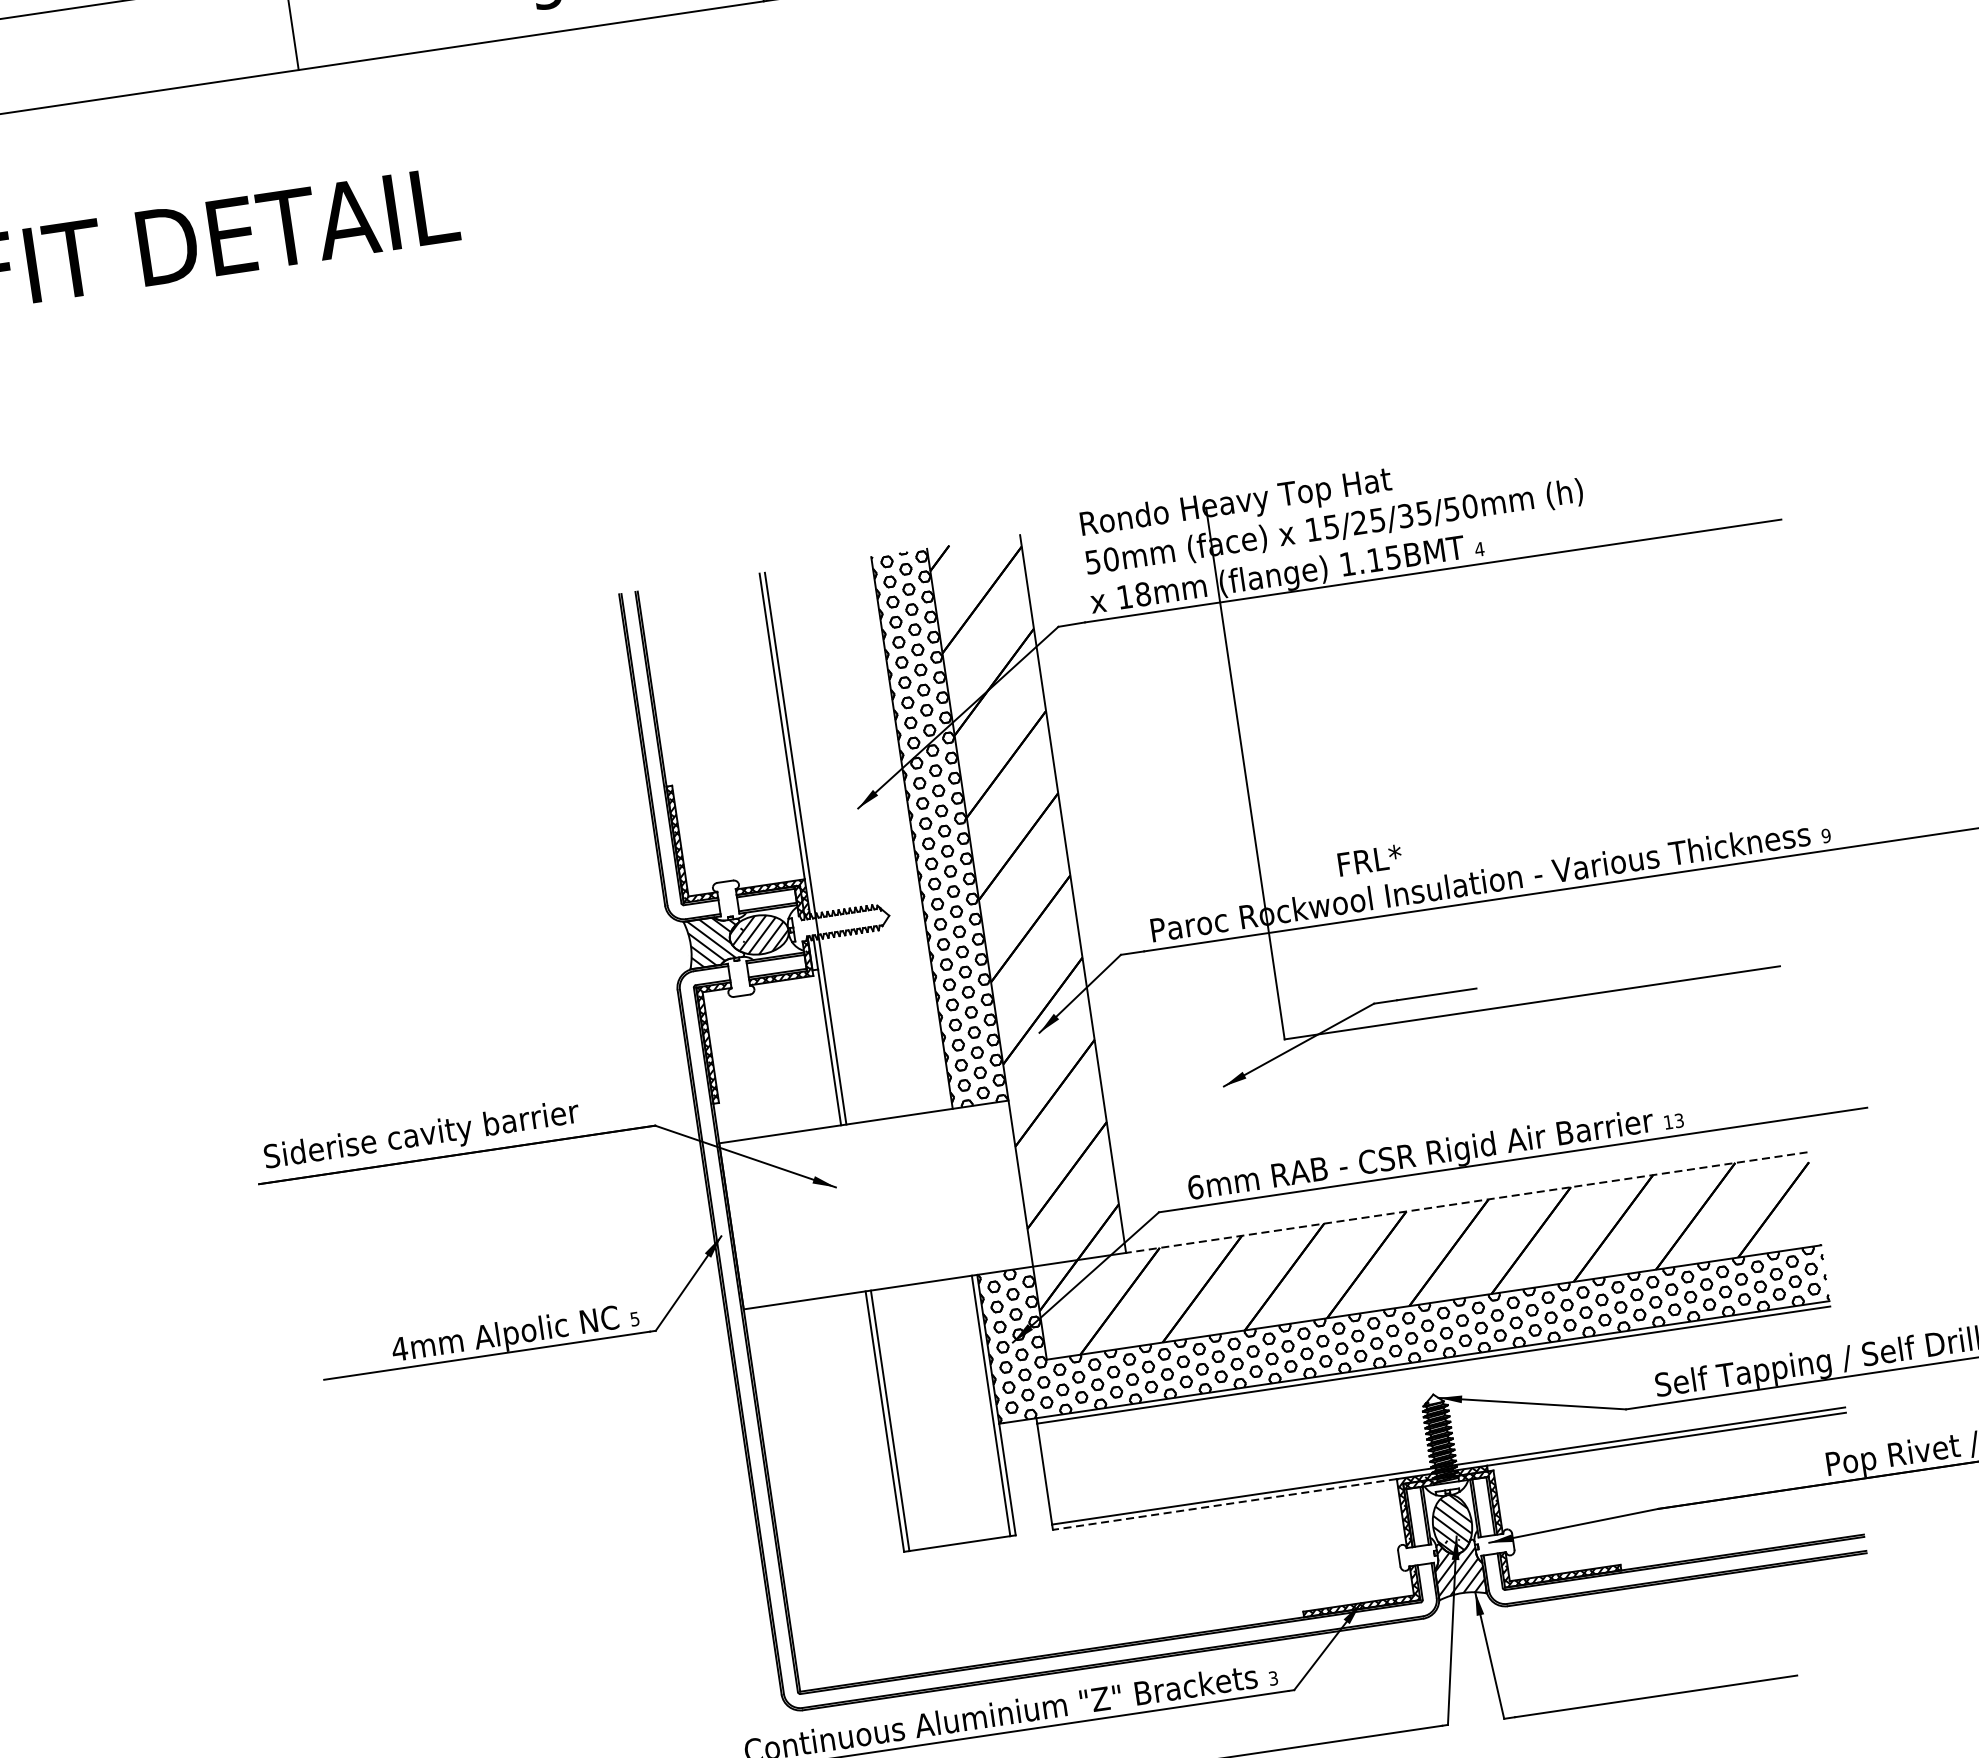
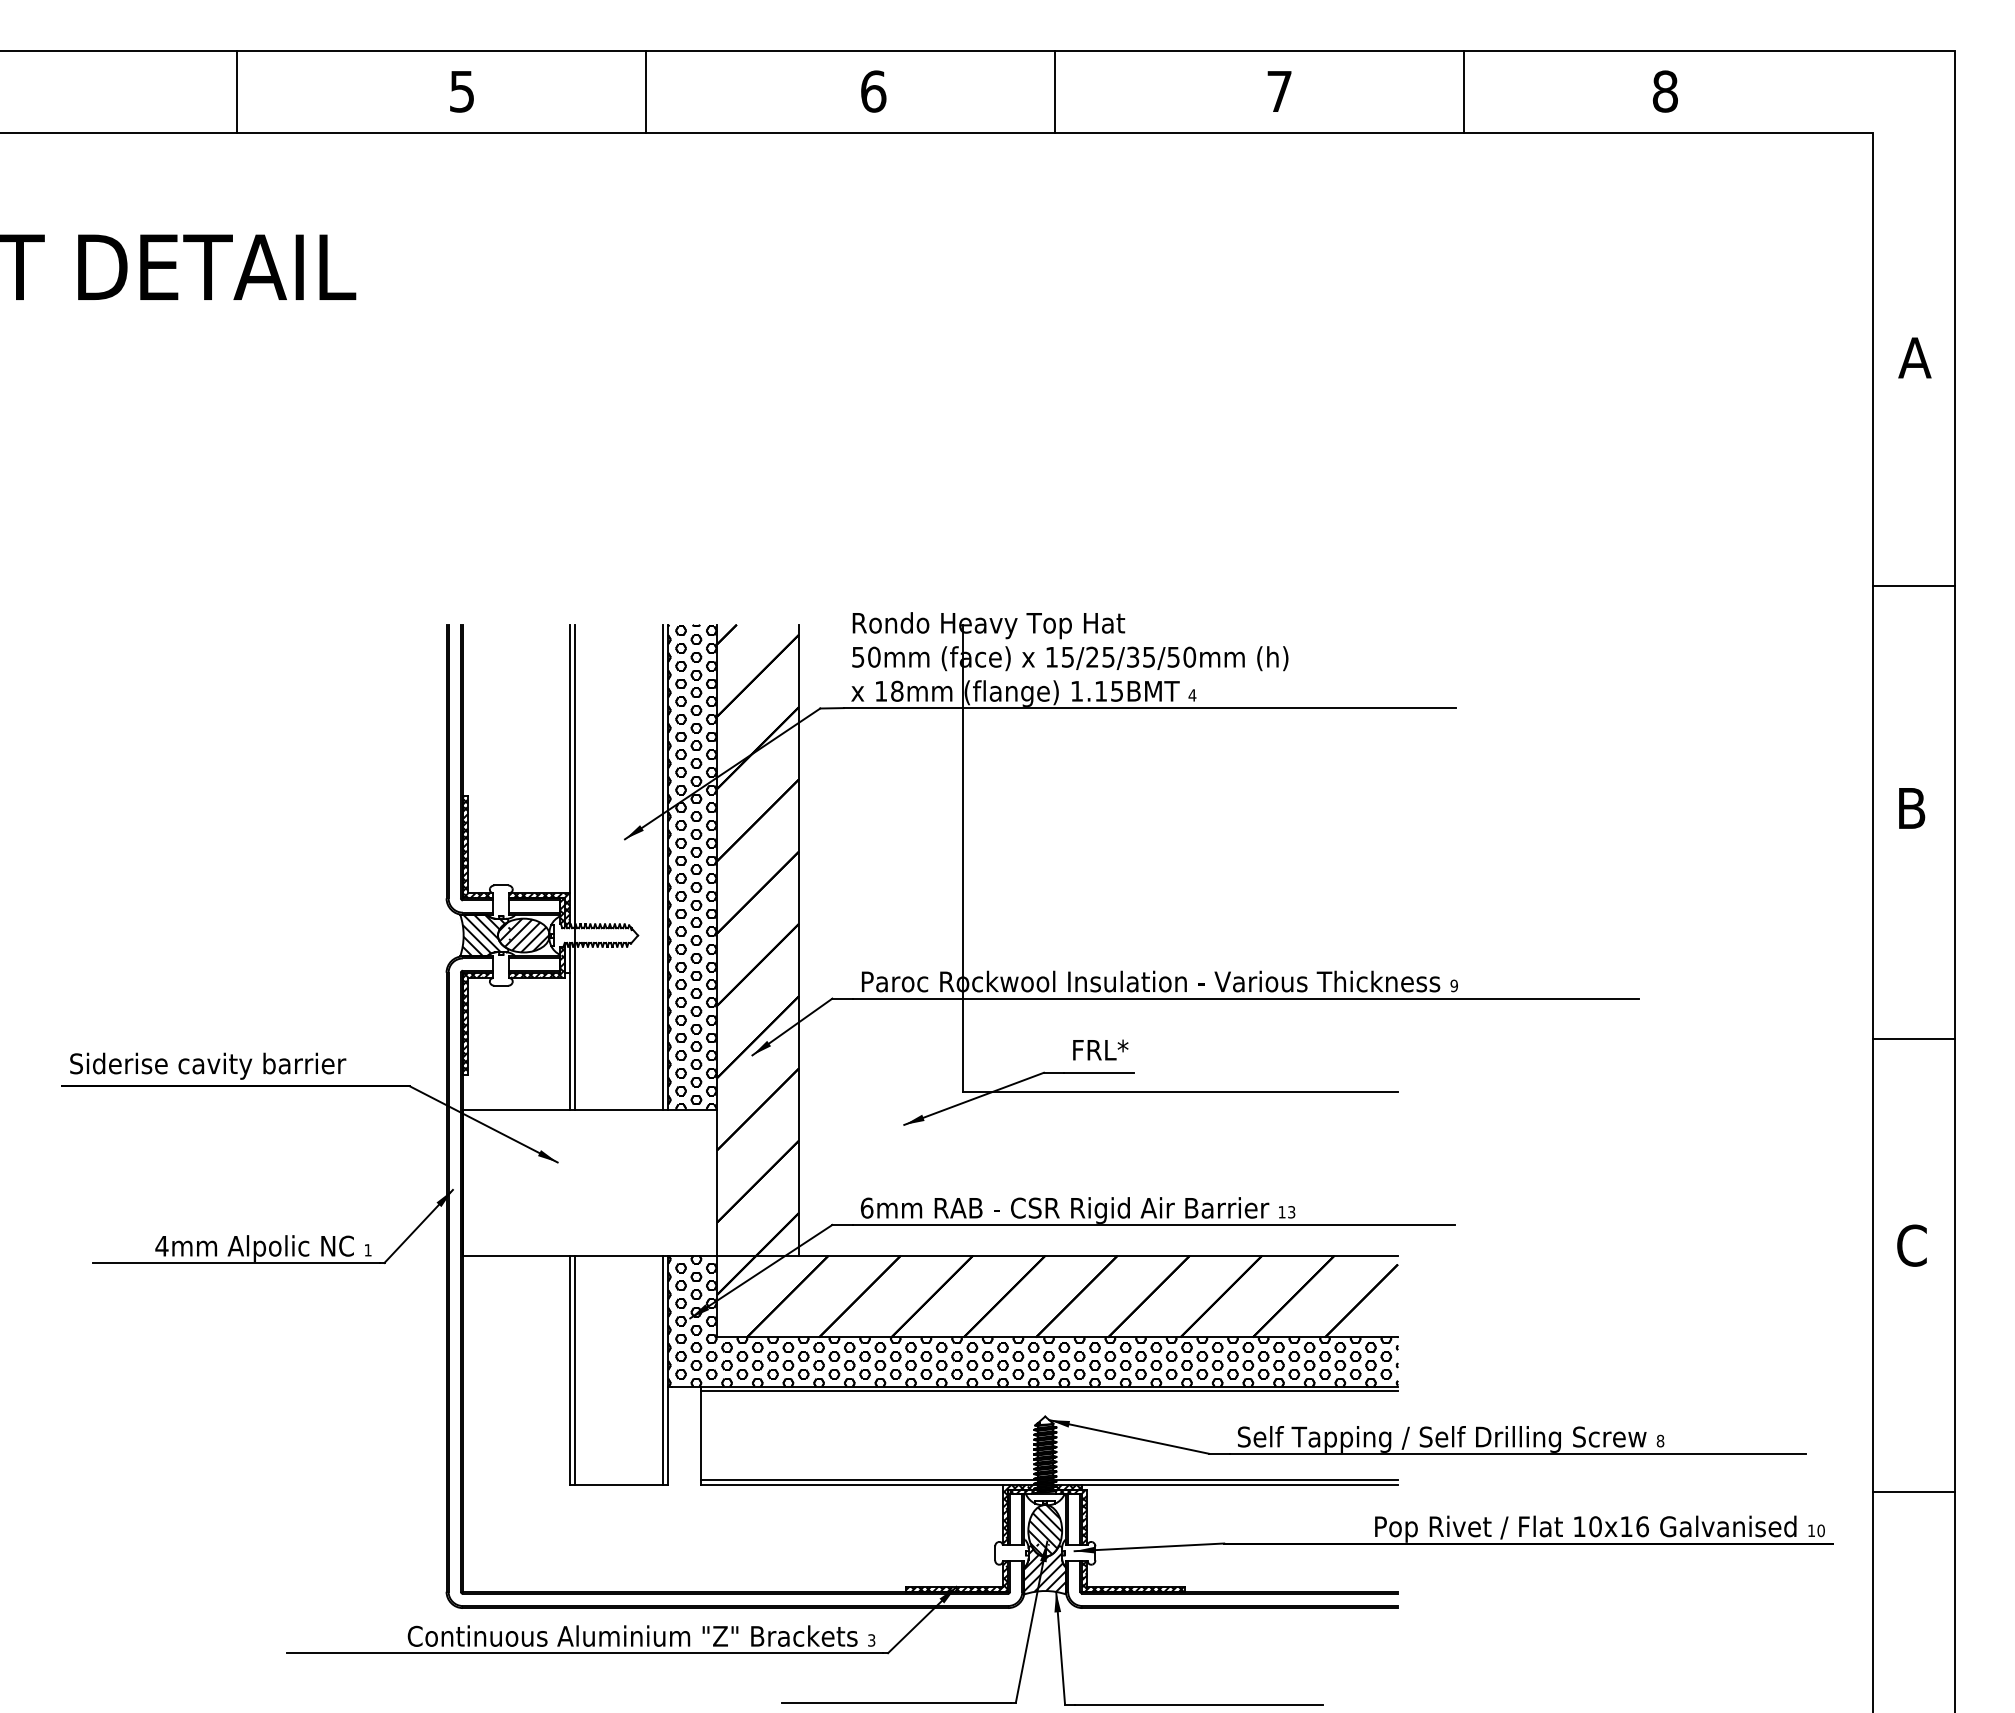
line: (906, 832) -> (663, 866), added
text: (1369, 859) -> (1100, 1049), moved
line: (1465, 1202) -> (1097, 1255), dashed -> solid
text: (634, 1319) -> (367, 1250), 5 -> 1
line: (1224, 1504) -> (851, 1484), dashed -> solid

